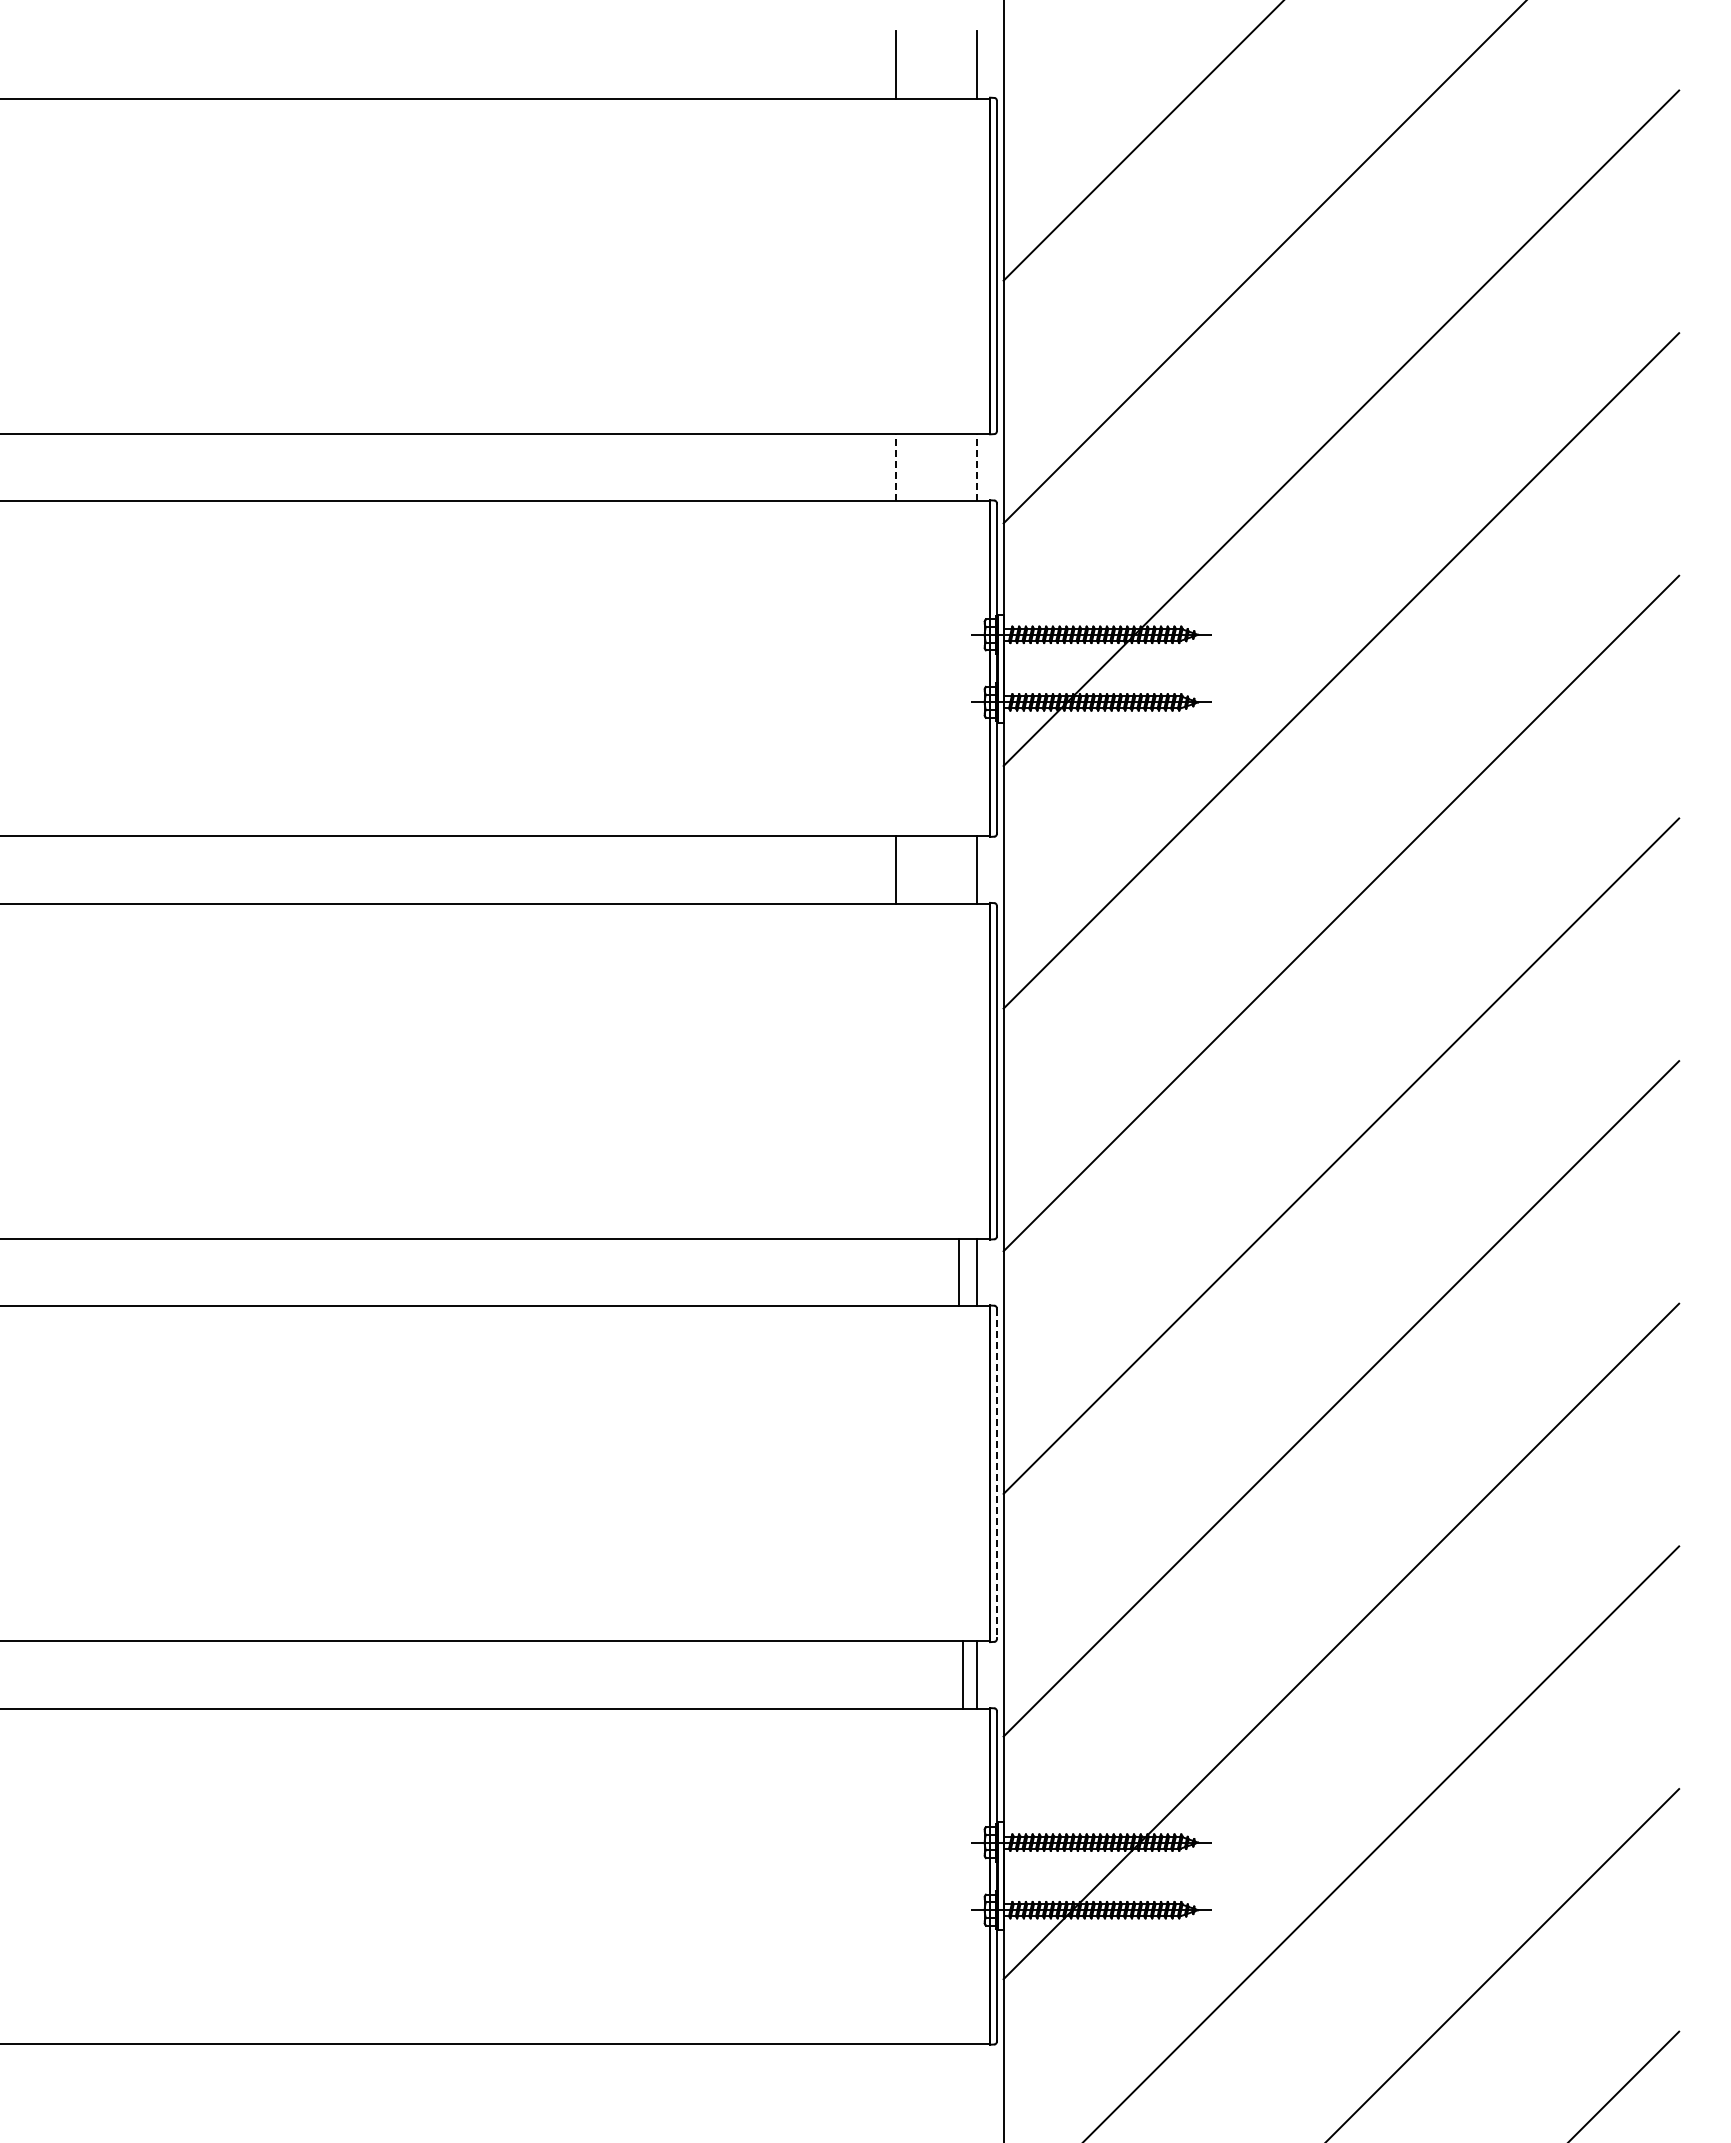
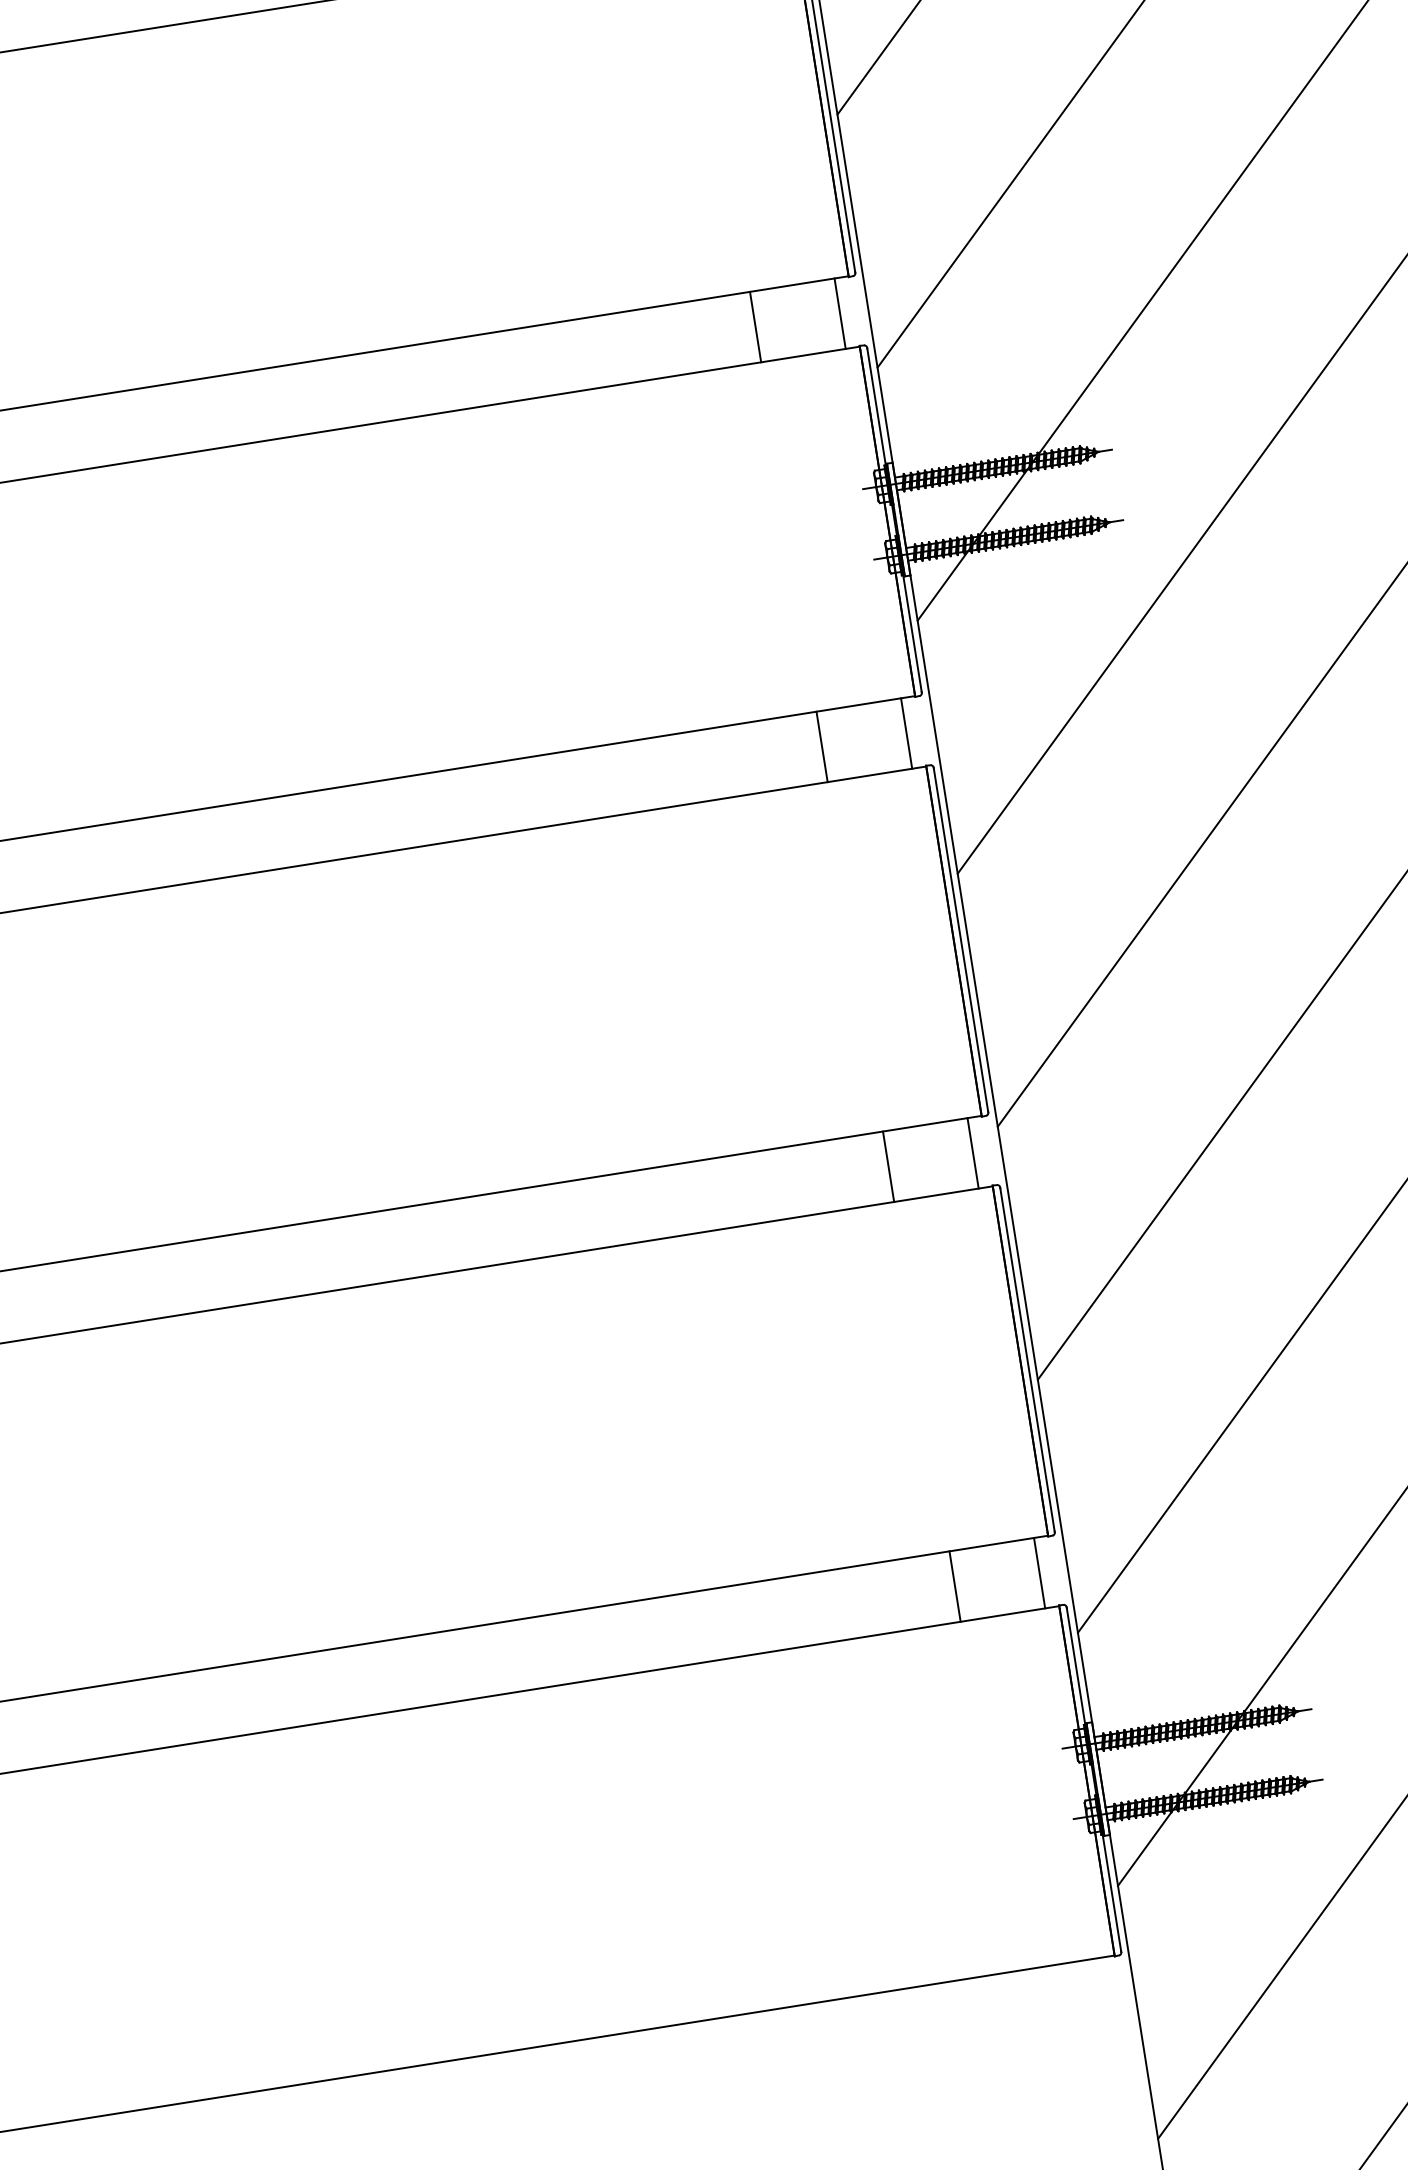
line: (895, 467) -> (755, 327), dashed -> solid
line: (976, 467) -> (840, 313), dashed -> solid
line: (958, 1272) -> (888, 1166), moved
line: (996, 1473) -> (1027, 1359), dashed -> solid
line: (962, 1674) -> (954, 1585), moved

